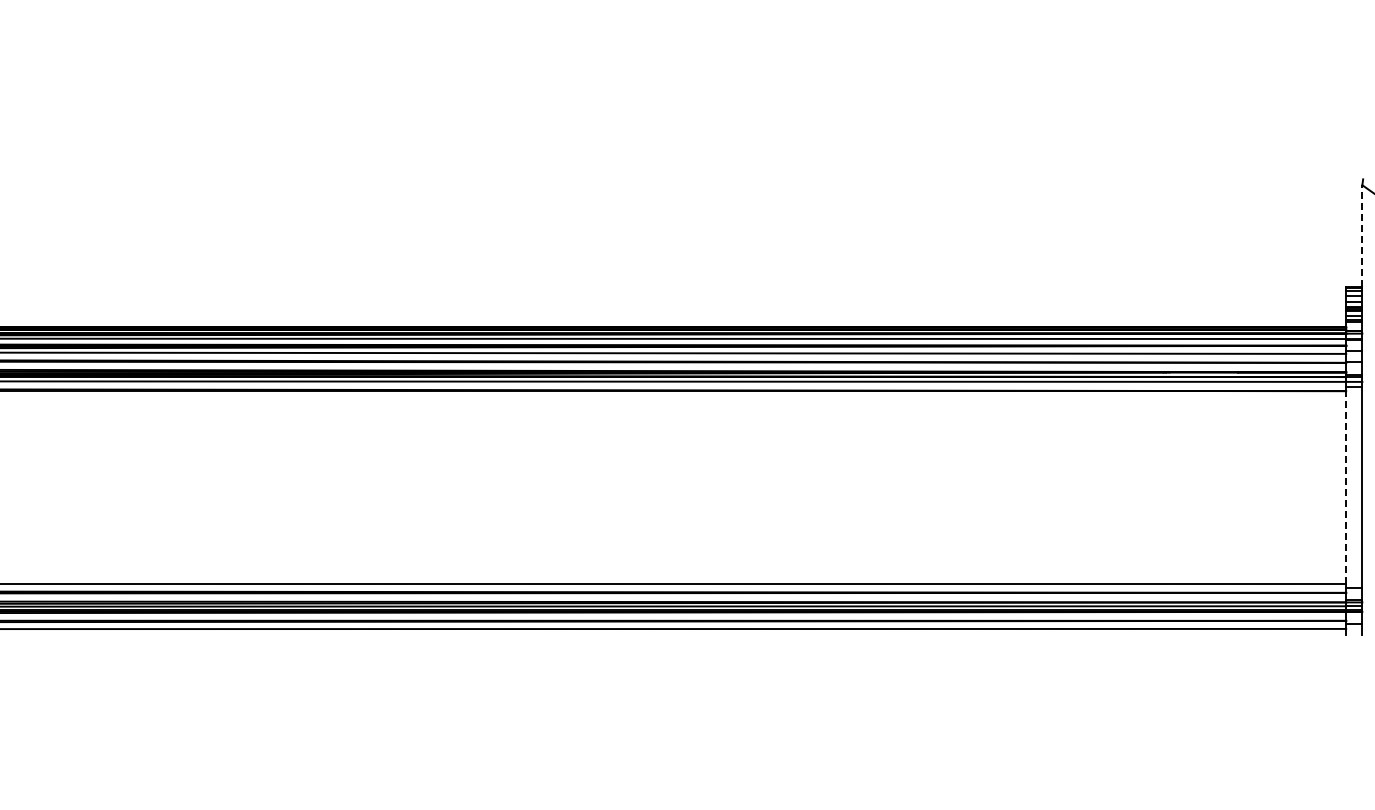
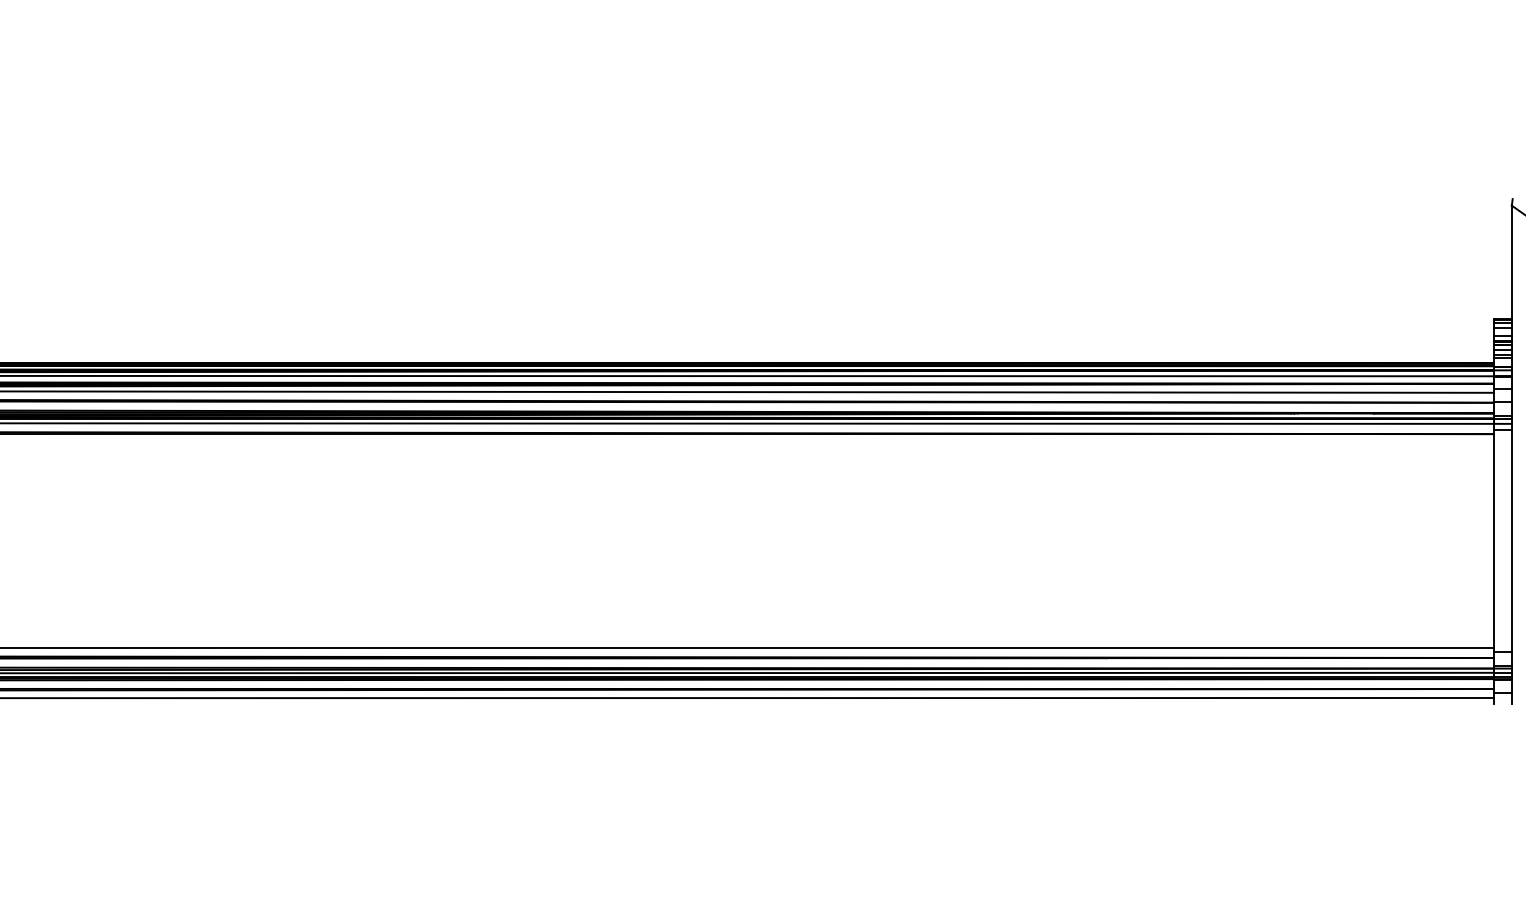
line: (1362, 236) -> (1511, 262), dashed -> solid
line: (1346, 486) -> (1494, 539), dashed -> solid

